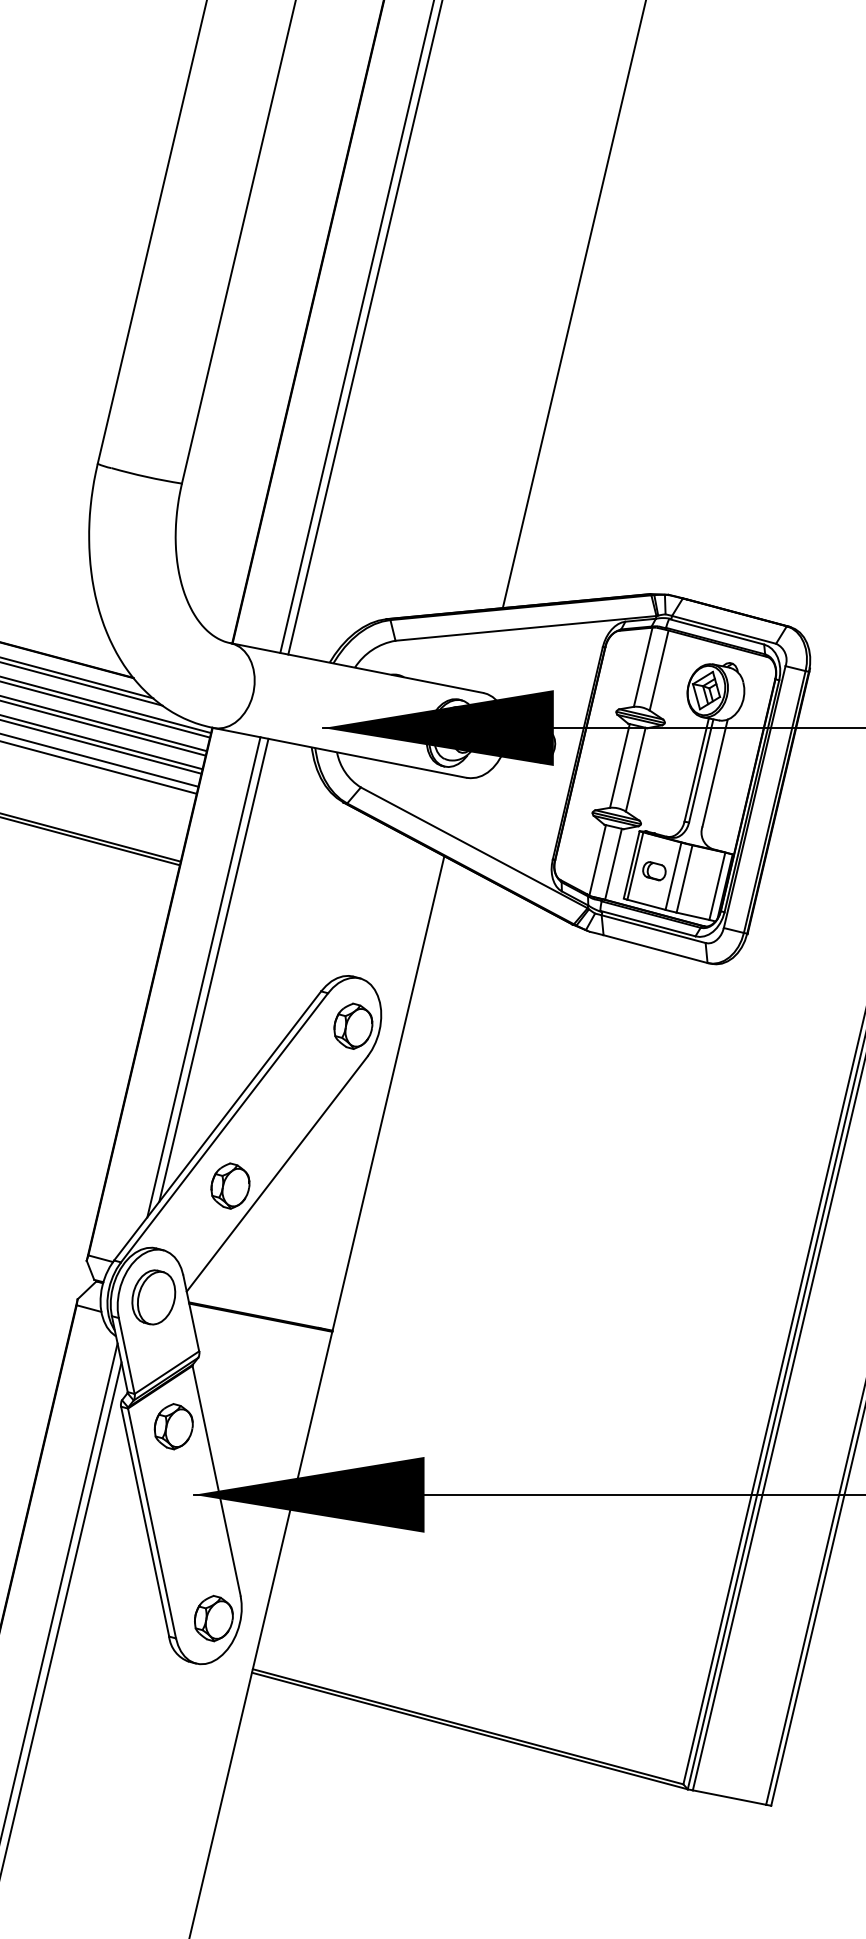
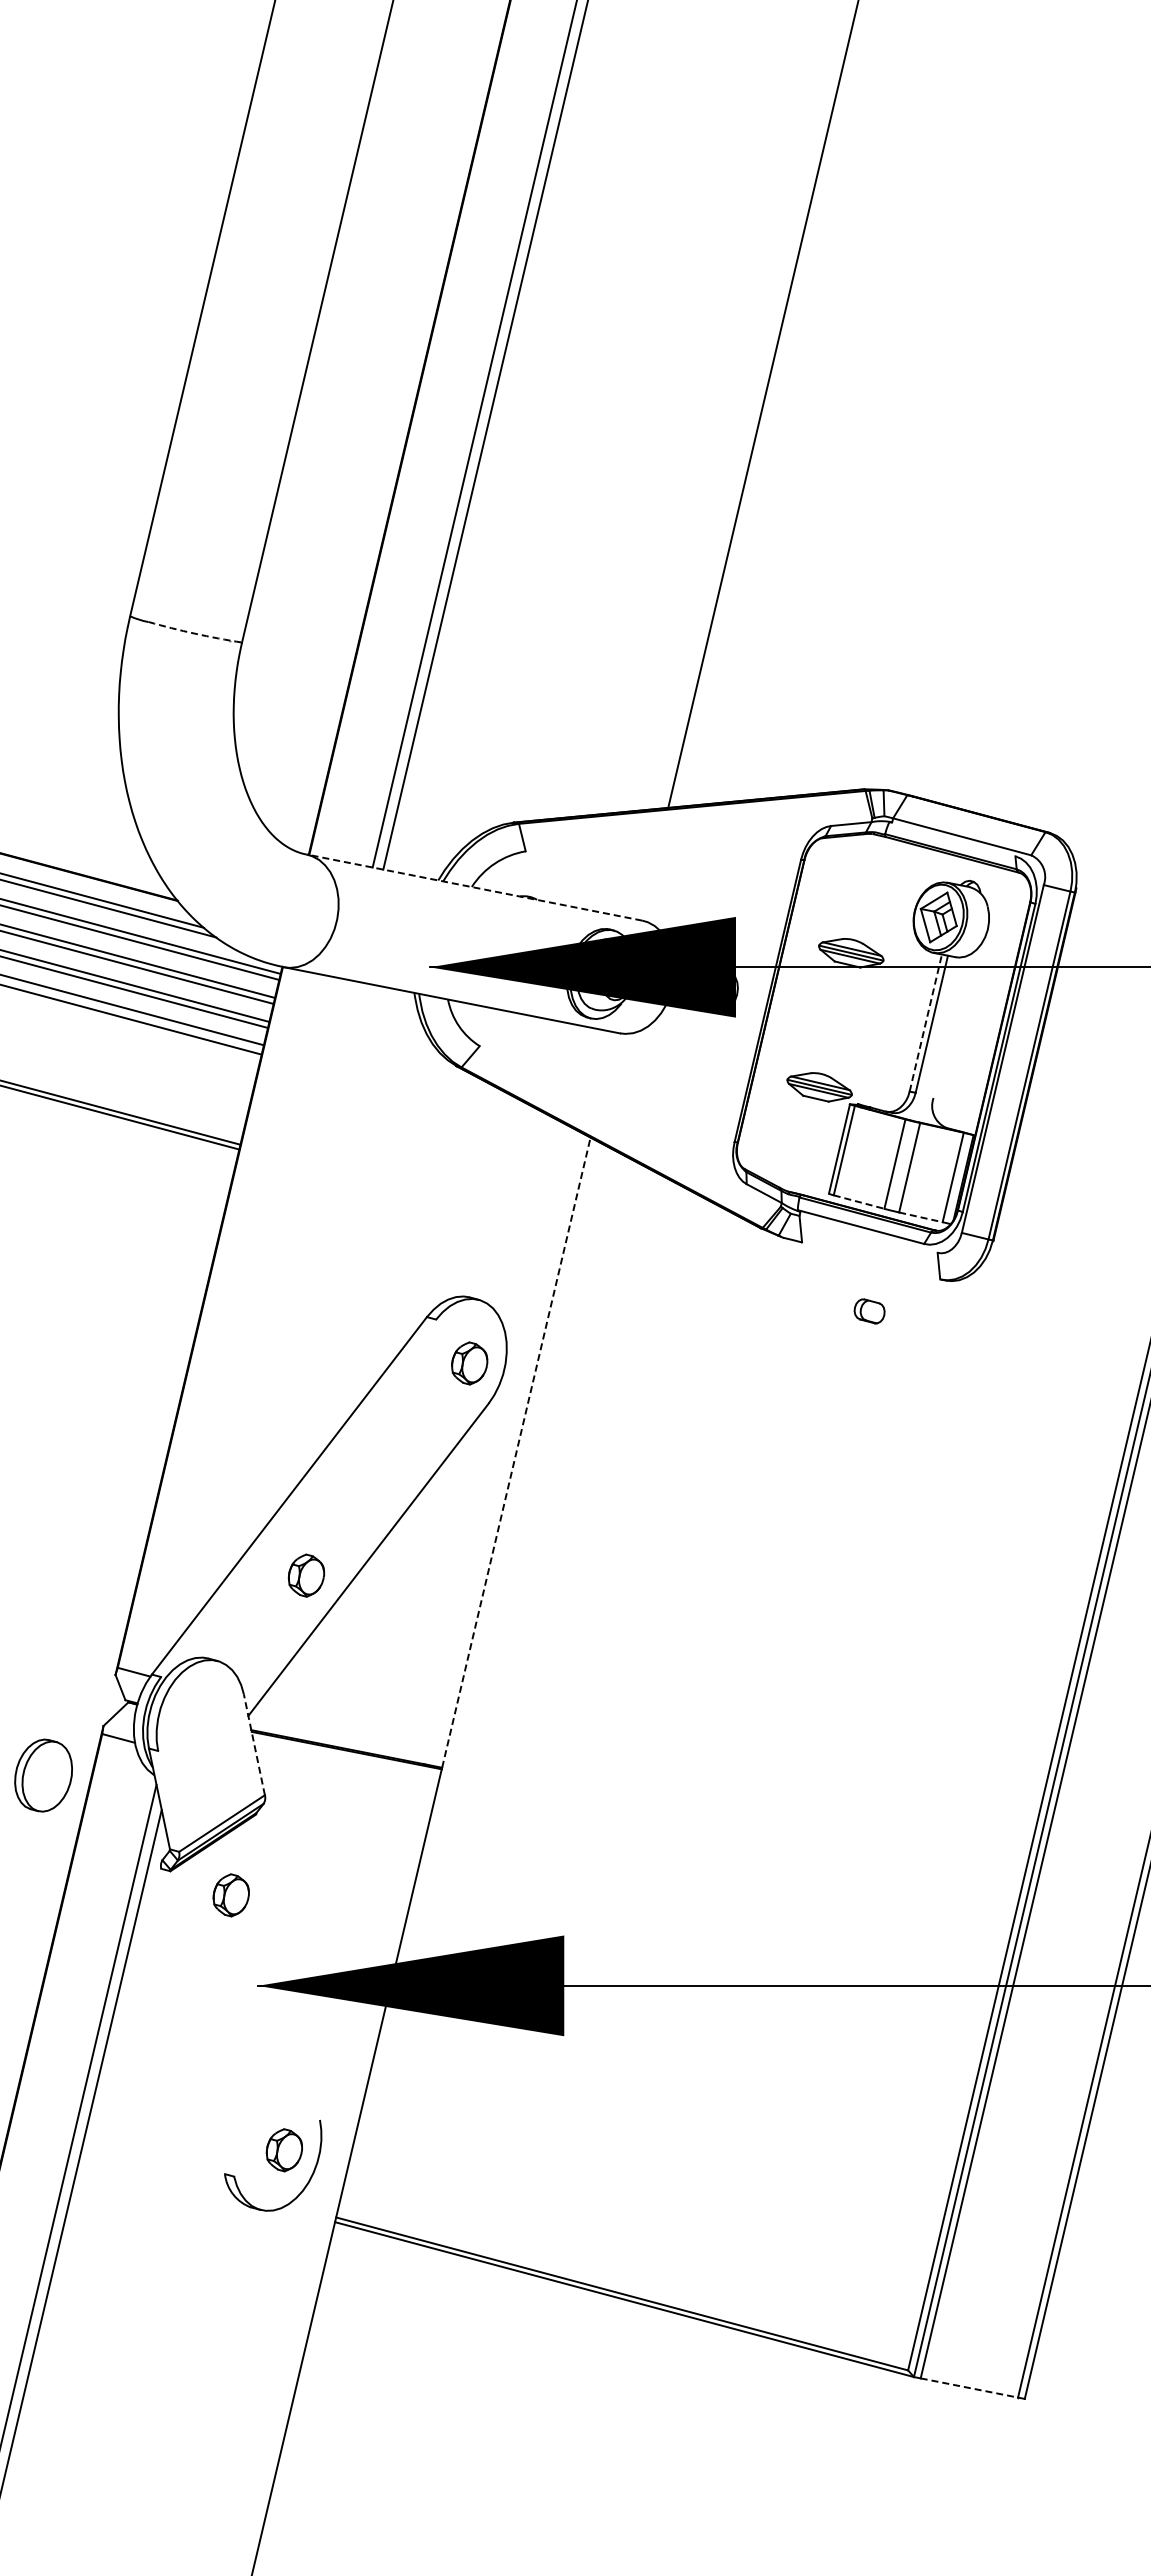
arc: (146, 476) -> (194, 633), solid -> dashed
line: (525, 628) -> (698, 834), removed
line: (716, 631) -> (952, 839), removed
line: (643, 667) -> (854, 886), removed
line: (356, 668) -> (473, 887), solid -> dashed
line: (658, 670) -> (875, 890), removed
line: (619, 765) -> (823, 1017), removed
line: (635, 769) -> (844, 1022), removed
line: (696, 769) -> (925, 1022), solid -> dashed
line: (714, 772) -> (949, 1026), removed
line: (473, 847) -> (629, 1126), removed
line: (597, 860) -> (794, 1143), removed
line: (613, 864) -> (815, 1148), removed
part: (654, 871) -> (869, 1311), moved
line: (646, 905) -> (859, 1202), solid -> dashed
line: (693, 916) -> (921, 1217), solid -> dashed
line: (653, 928) -> (868, 1233), removed
line: (655, 948) -> (871, 1260), removed
line: (213, 969) -> (283, 1288), removed
line: (204, 977) -> (271, 1298), removed
part: (353, 1026) -> (469, 1363), size x0.7
line: (388, 1093) -> (516, 1452), solid -> dashed
line: (224, 1127) -> (298, 1498), removed
part: (230, 1185) -> (306, 1575), size x0.7
part: (153, 1297) -> (43, 1775), moved
line: (191, 1313) -> (254, 1744), solid -> dashed
line: (126, 1356) -> (168, 1801), removed
part: (174, 1426) -> (231, 1895), size x0.7
line: (216, 1480) -> (287, 1966), removed
line: (145, 1521) -> (193, 2021), removed
line: (152, 1523) -> (202, 2023), removed
part: (213, 1618) -> (284, 2150), size x0.7
line: (729, 1797) -> (969, 2387), solid -> dashed

